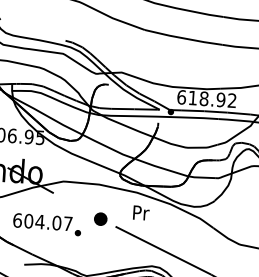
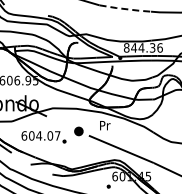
line: (183, 38) -> (125, 9), solid -> dashed
text: (205, 98) -> (142, 47), 618.92 -> 844.36

